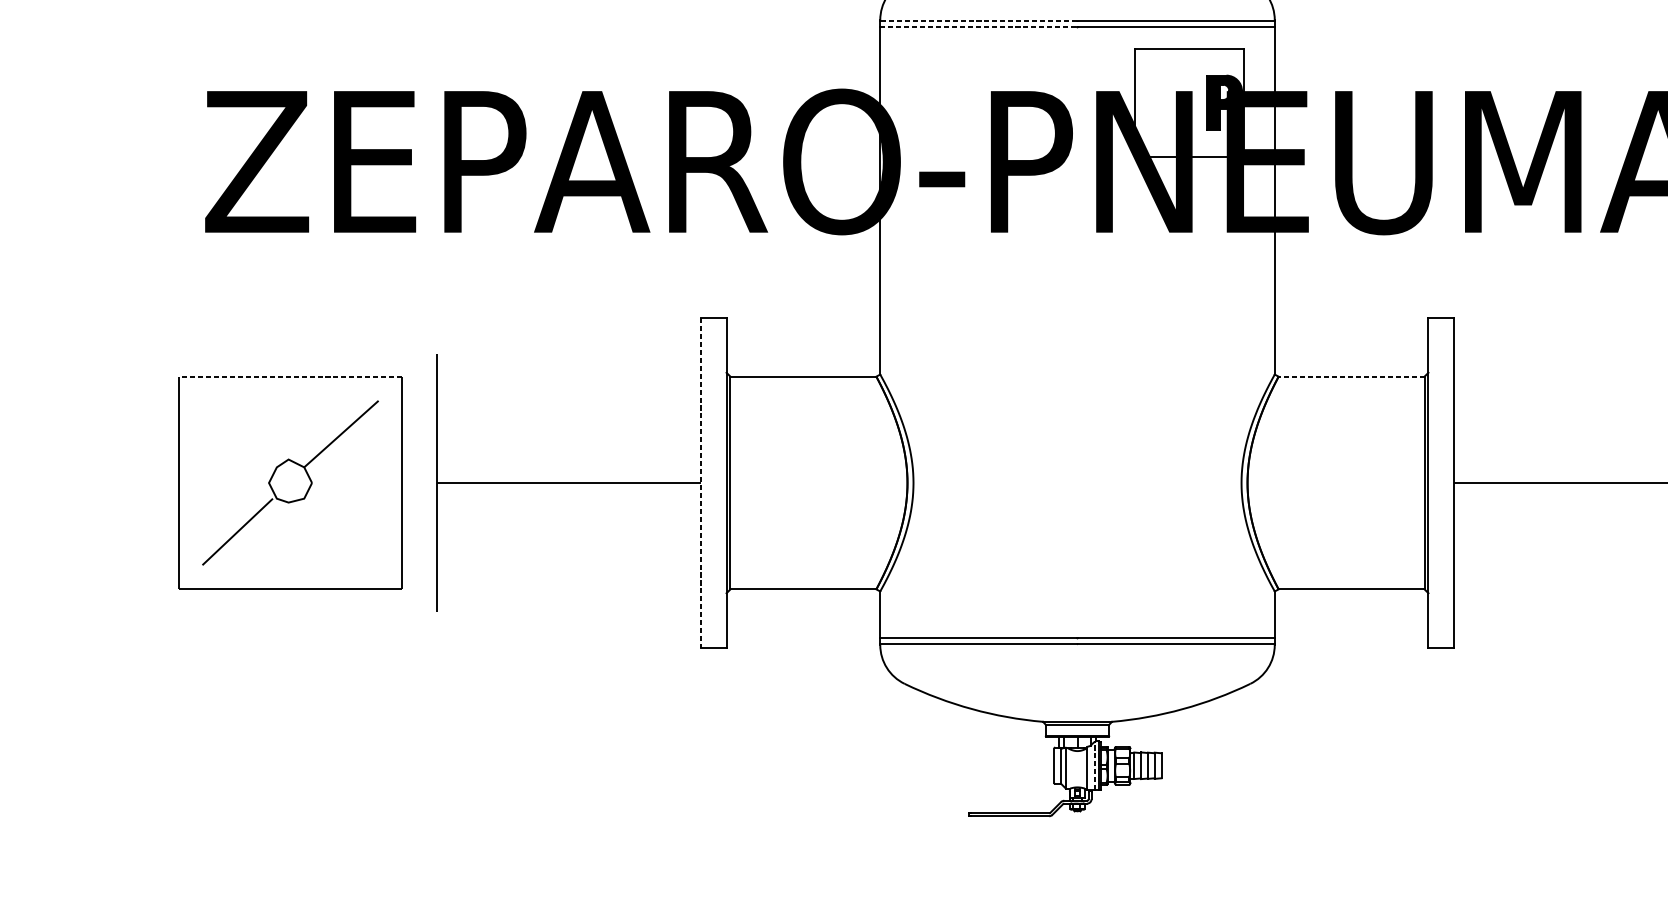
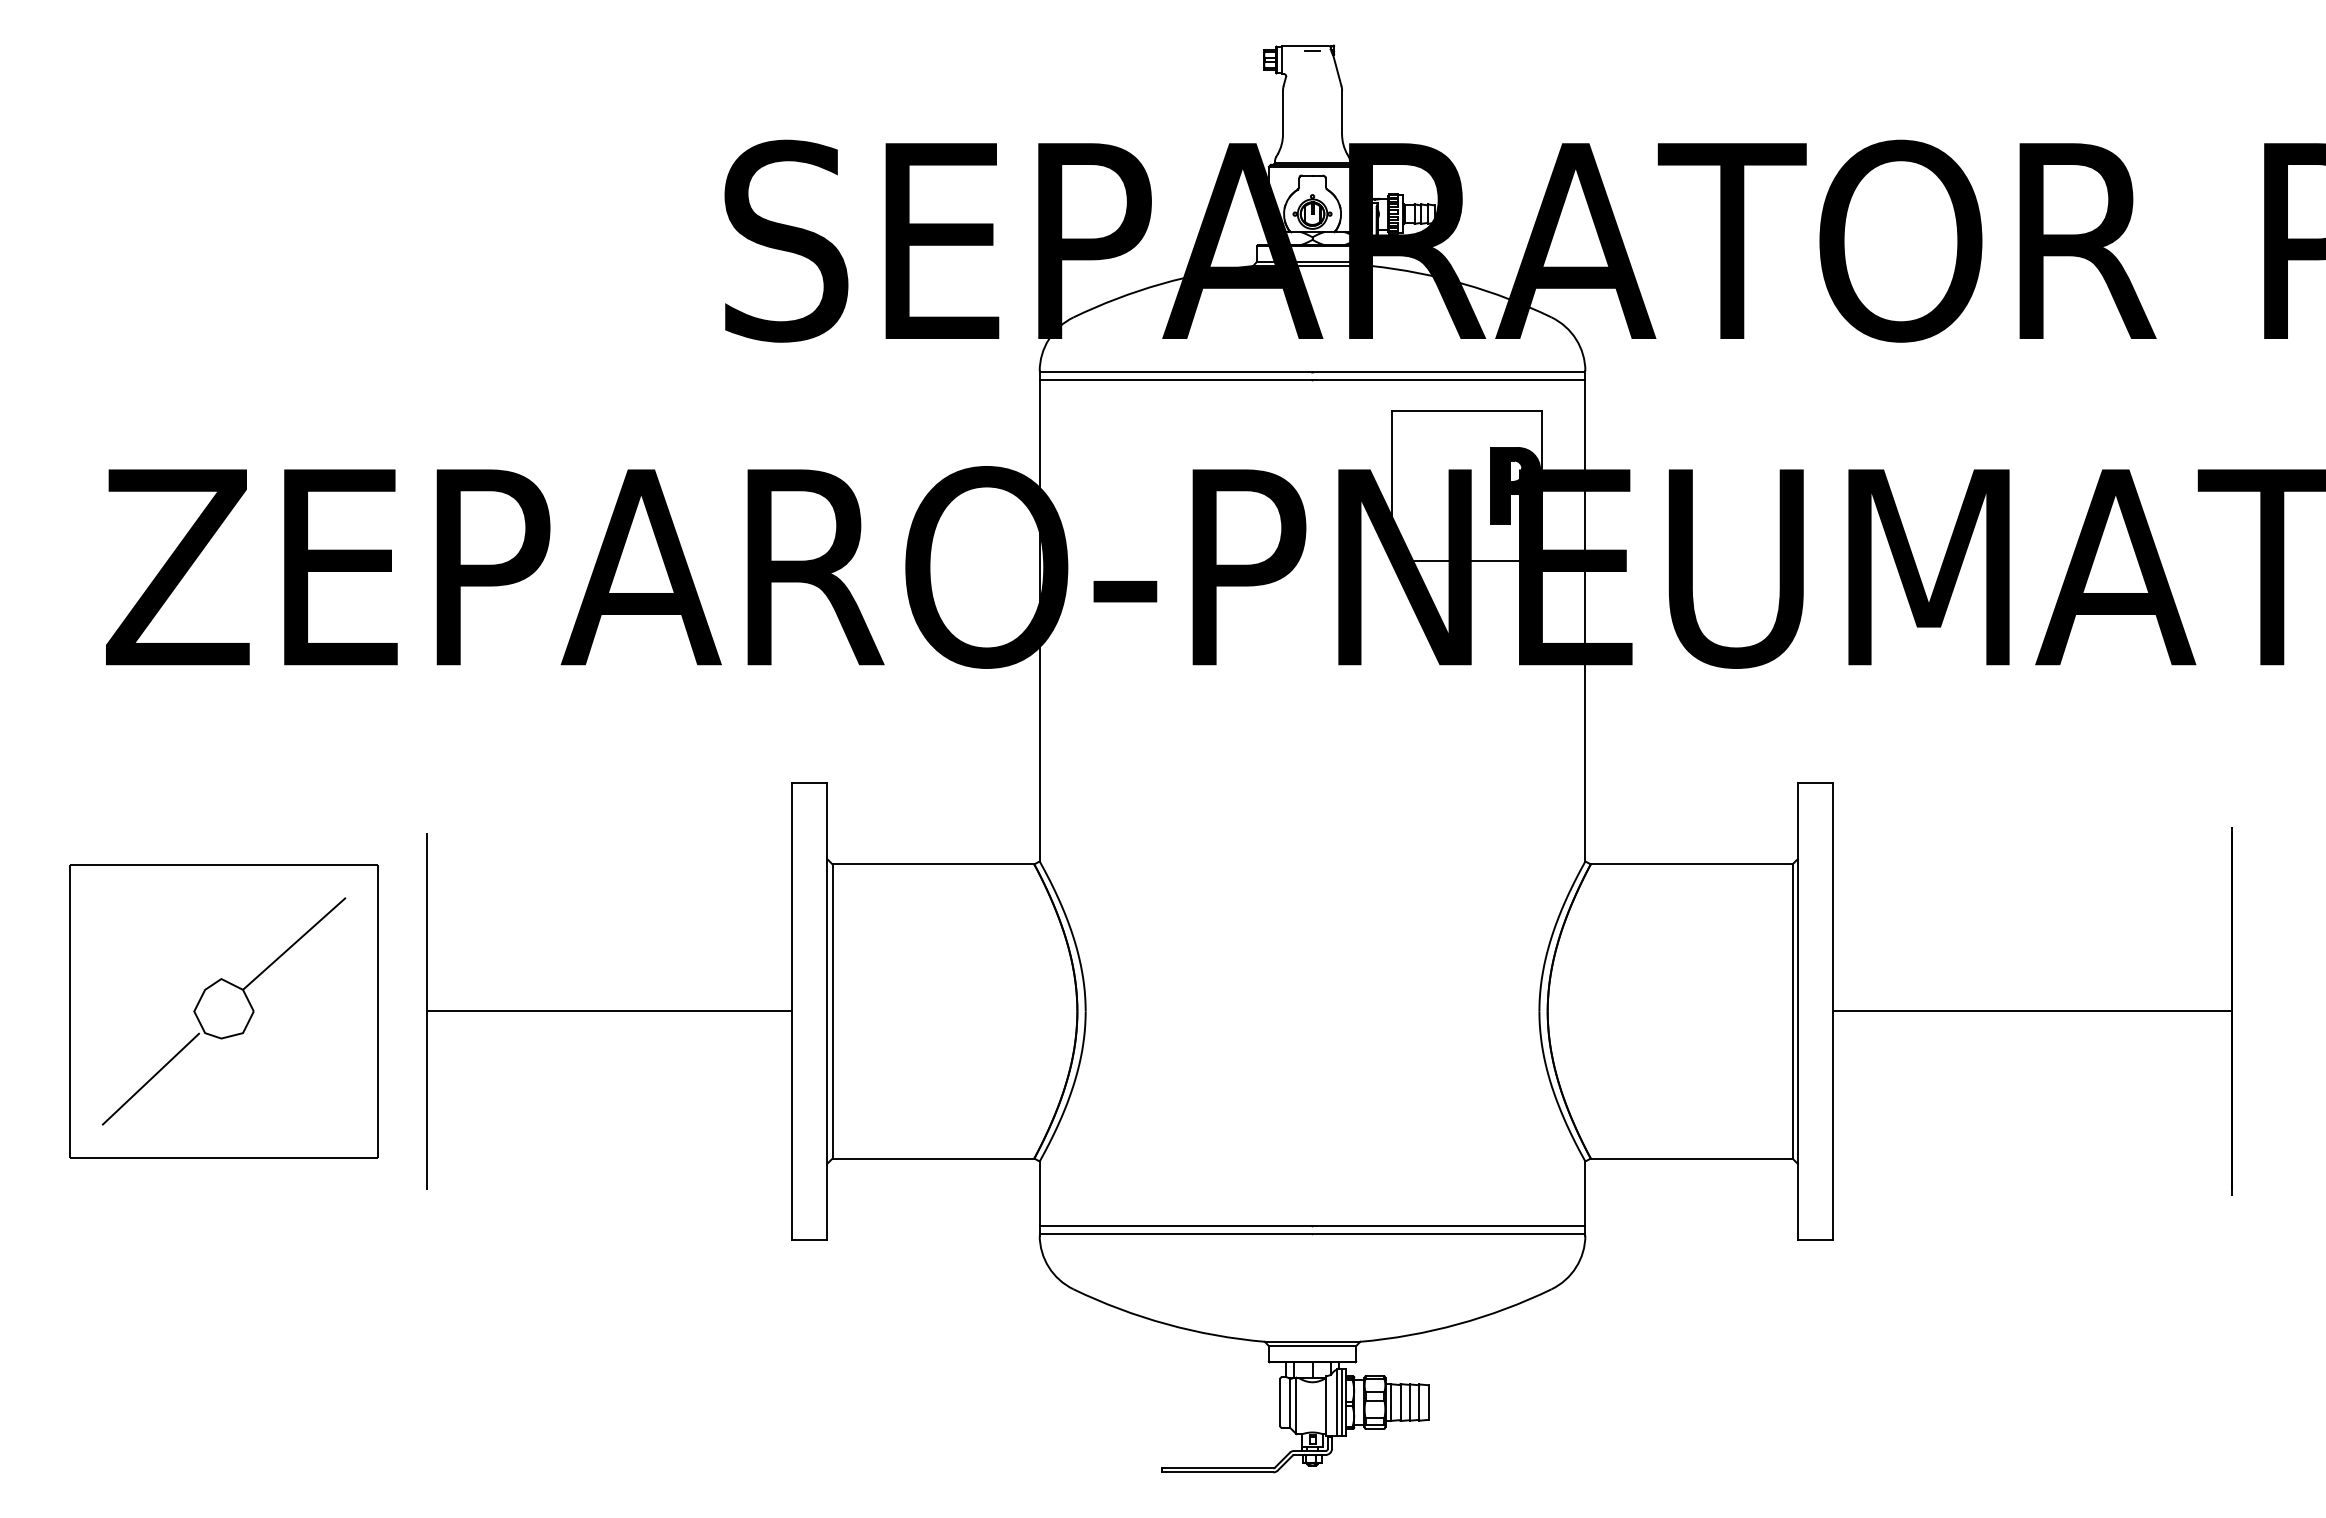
line: (978, 21) -> (1175, 372), dashed -> solid
line: (979, 26) -> (1176, 380), dashed -> solid
line: (1351, 376) -> (1691, 864), dashed -> solid
line: (290, 377) -> (223, 865), dashed -> solid
line: (701, 483) -> (792, 1011), dashed -> solid
line: (1095, 765) -> (1337, 1402), dashed -> solid

